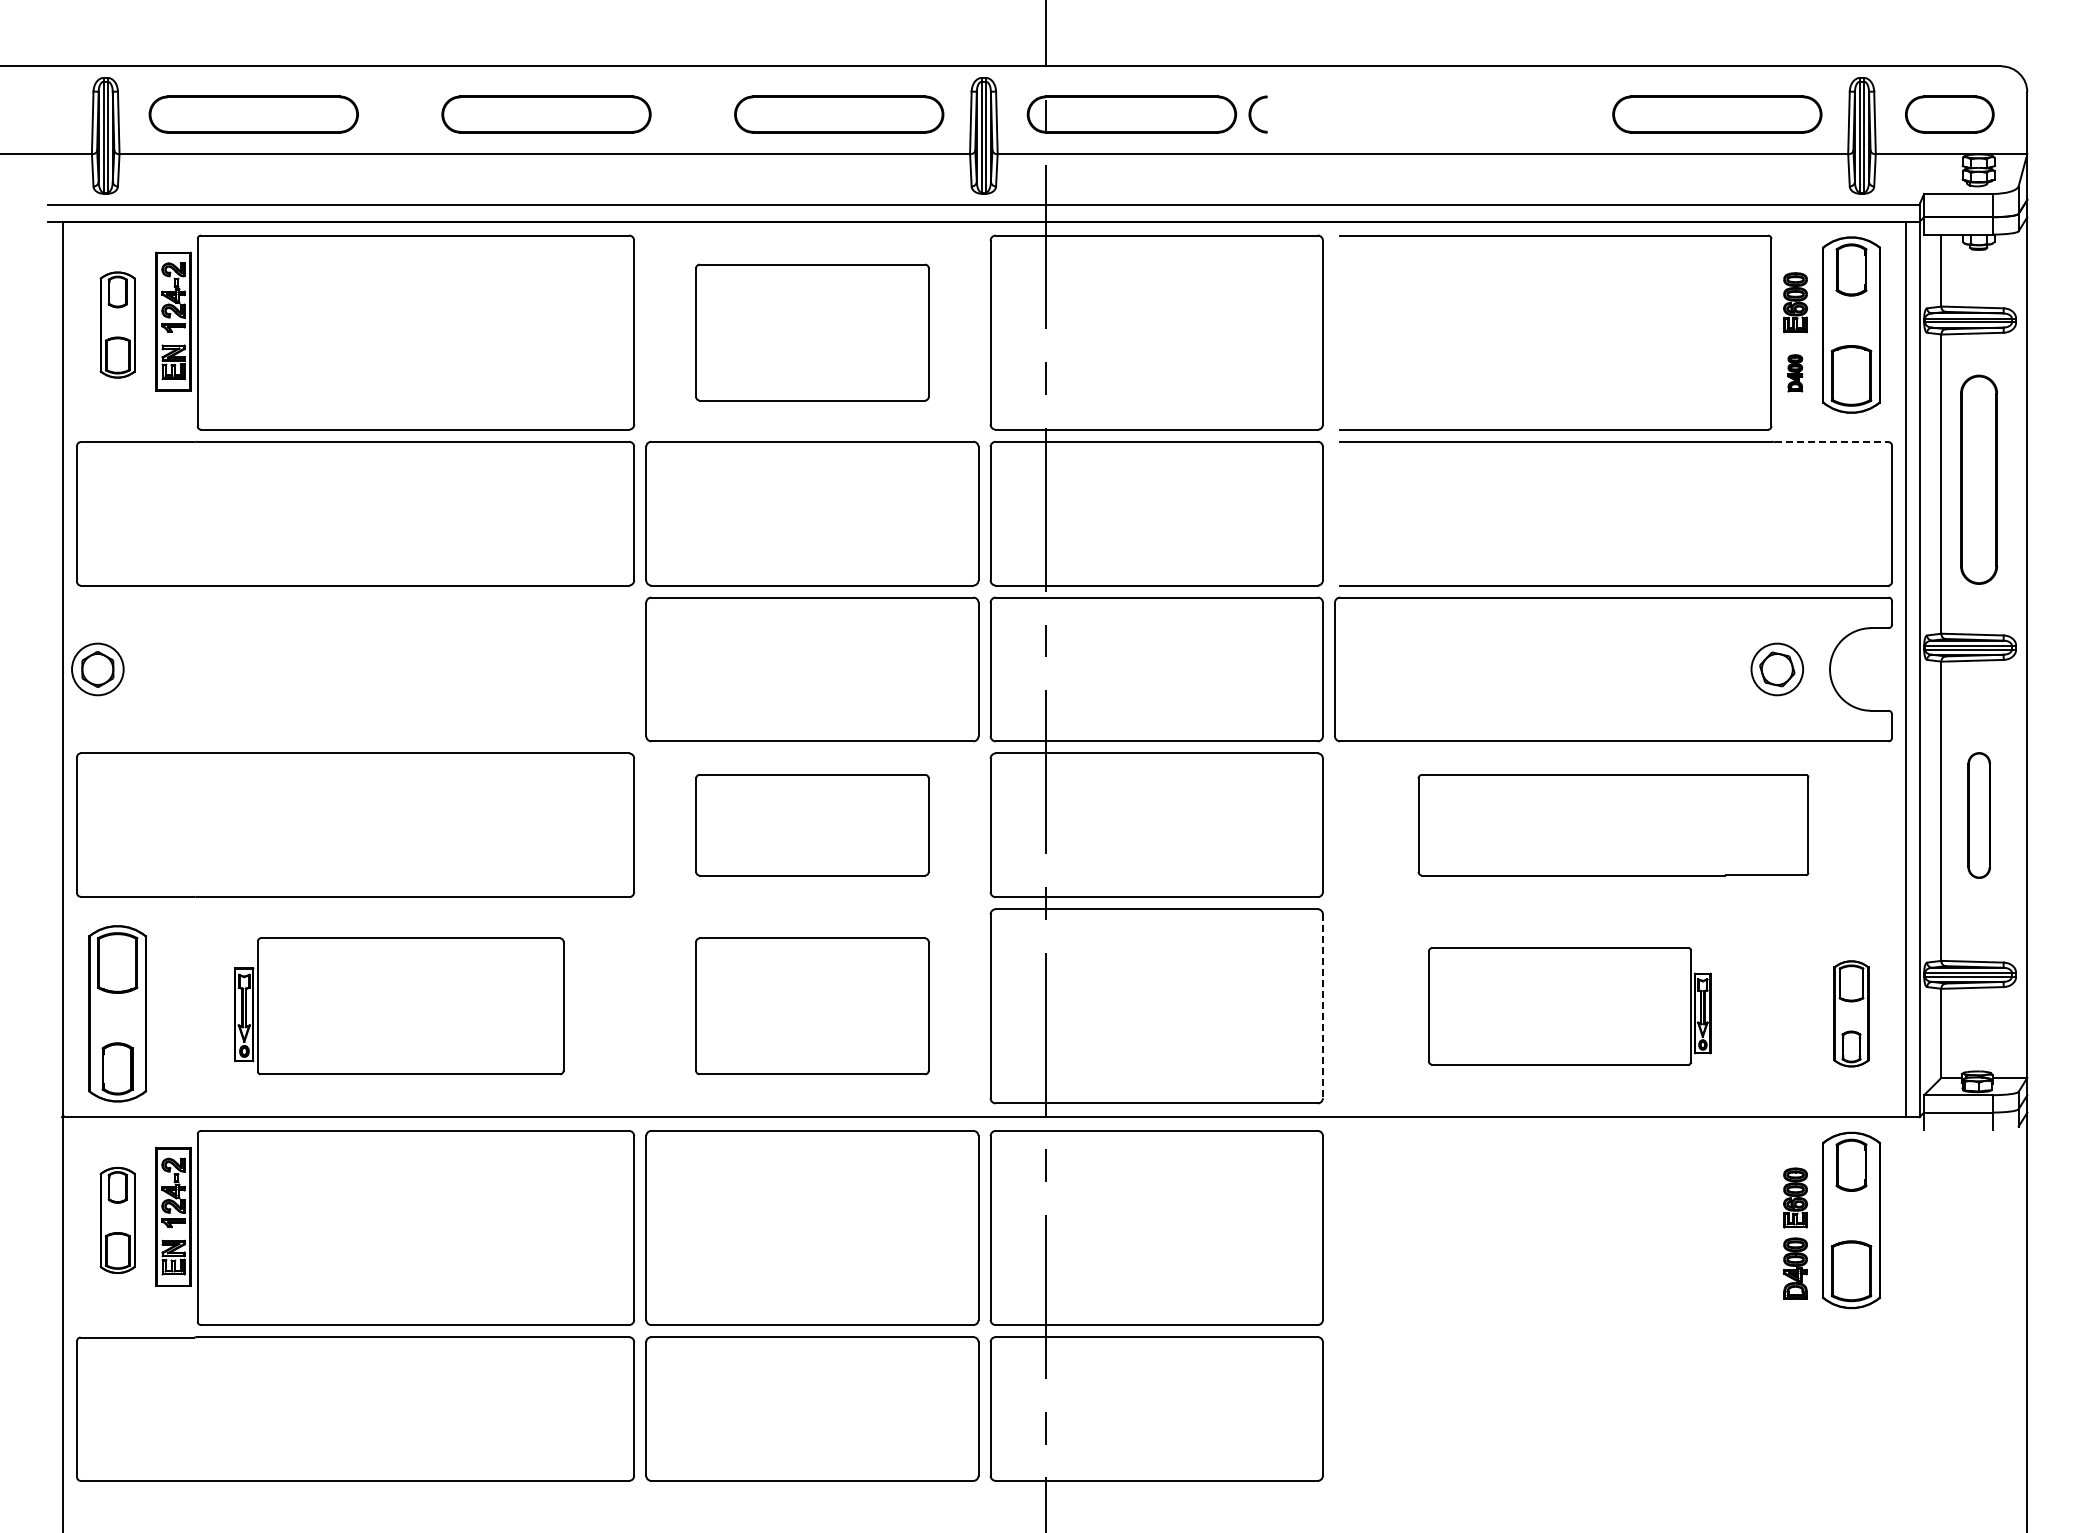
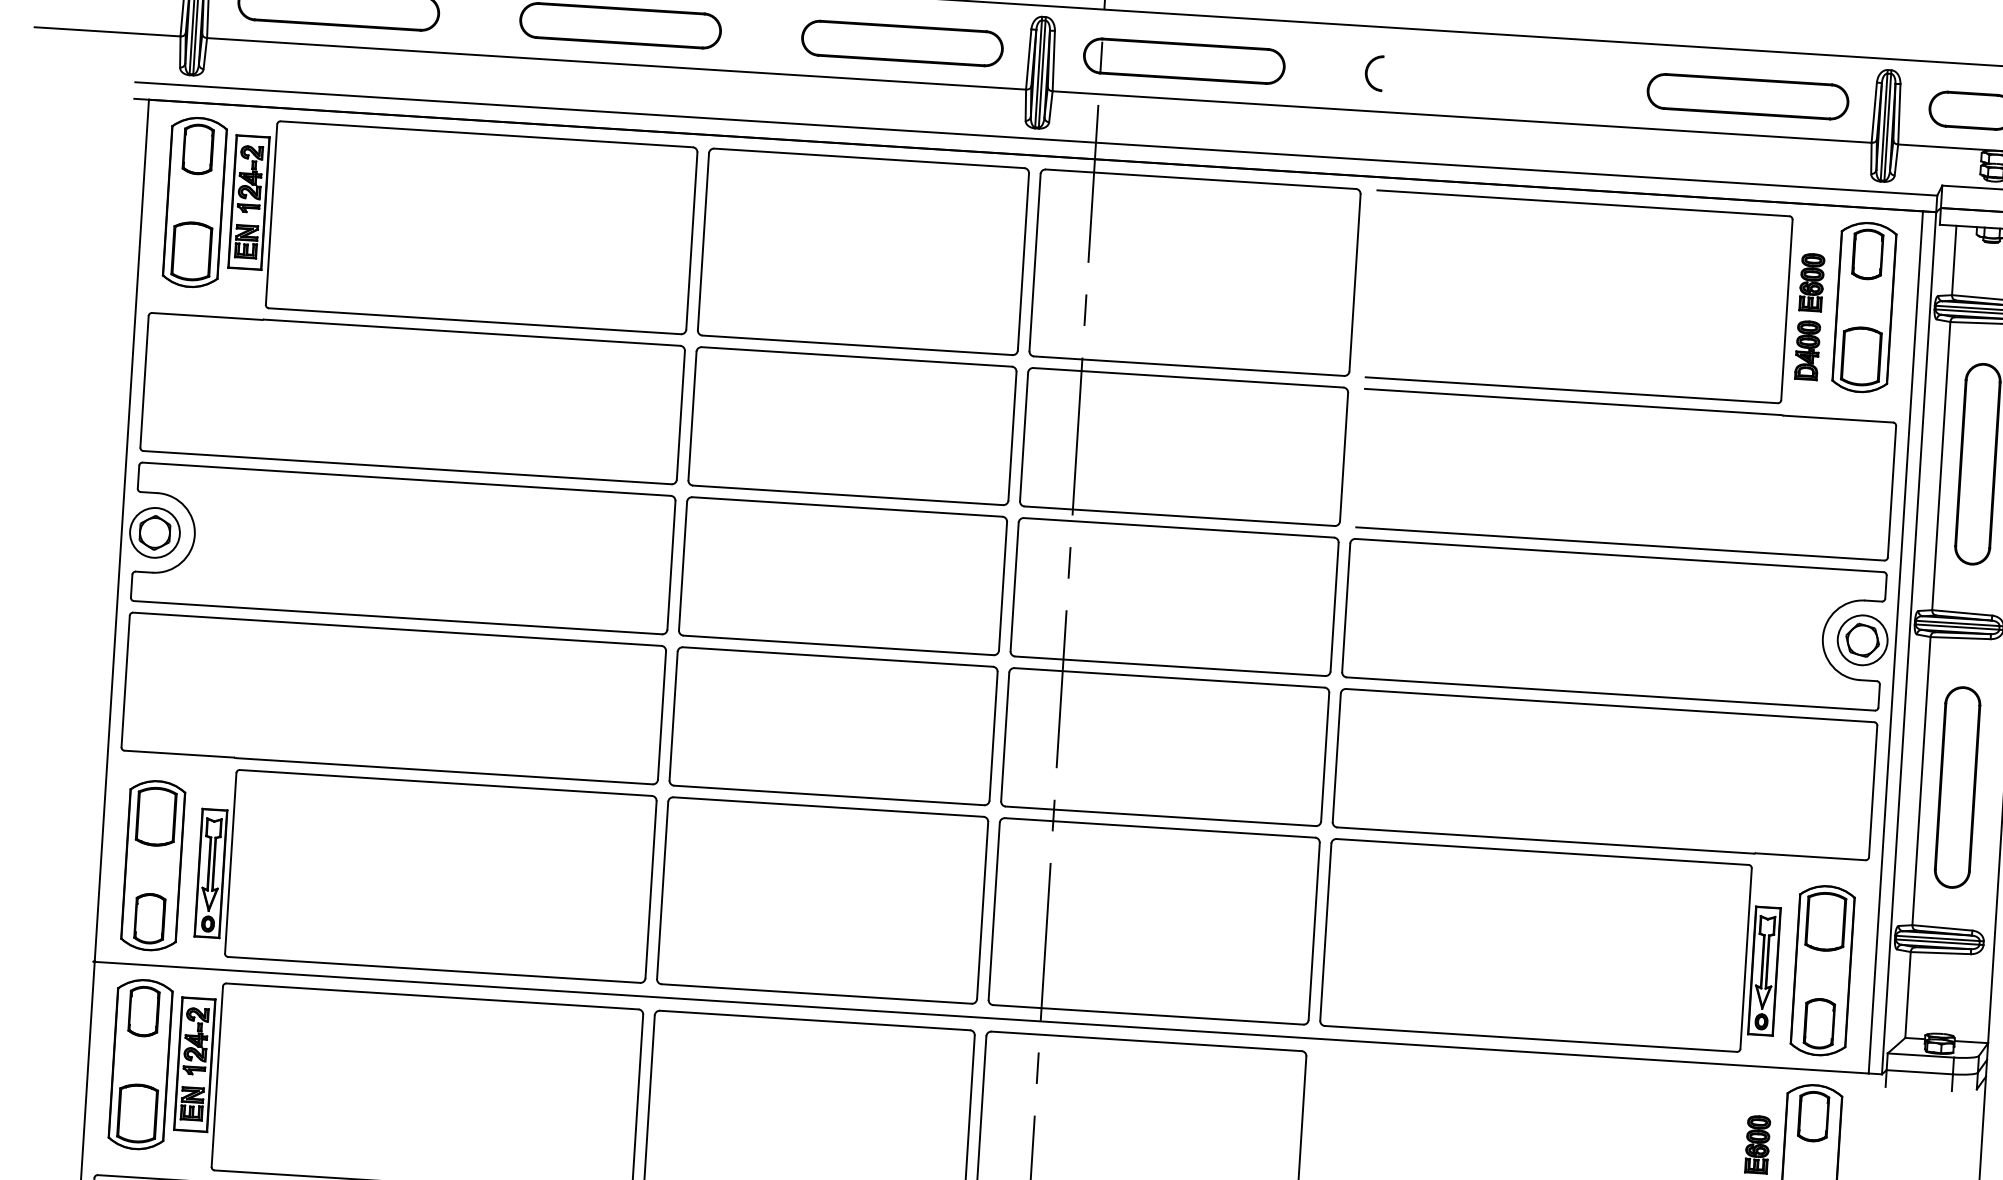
part: (1257, 114) -> (1373, 73), moved
part: (117, 324) -> (194, 201), size x1.67
part: (812, 332) -> (863, 251), size x1.43
part: (1794, 373) -> (1806, 350), size x1.67
line: (1831, 442) -> (1838, 419), dashed -> solid
part: (355, 669) -> (403, 548), added
part: (1776, 669) -> (1861, 640), moved
part: (1979, 815) -> (1957, 787), size x1.67
part: (812, 824) -> (833, 725), size x1.43
part: (1613, 824) -> (1605, 773), size x1.43
part: (398, 1006) -> (424, 875), size x1.43
part: (812, 1006) -> (822, 900), size x1.43
line: (1322, 1006) -> (1313, 931), dashed -> solid
part: (1569, 1006) -> (1551, 946), size x1.67
part: (1851, 1013) -> (1822, 970), size x1.67
part: (117, 1220) -> (140, 1064), size x1.67

